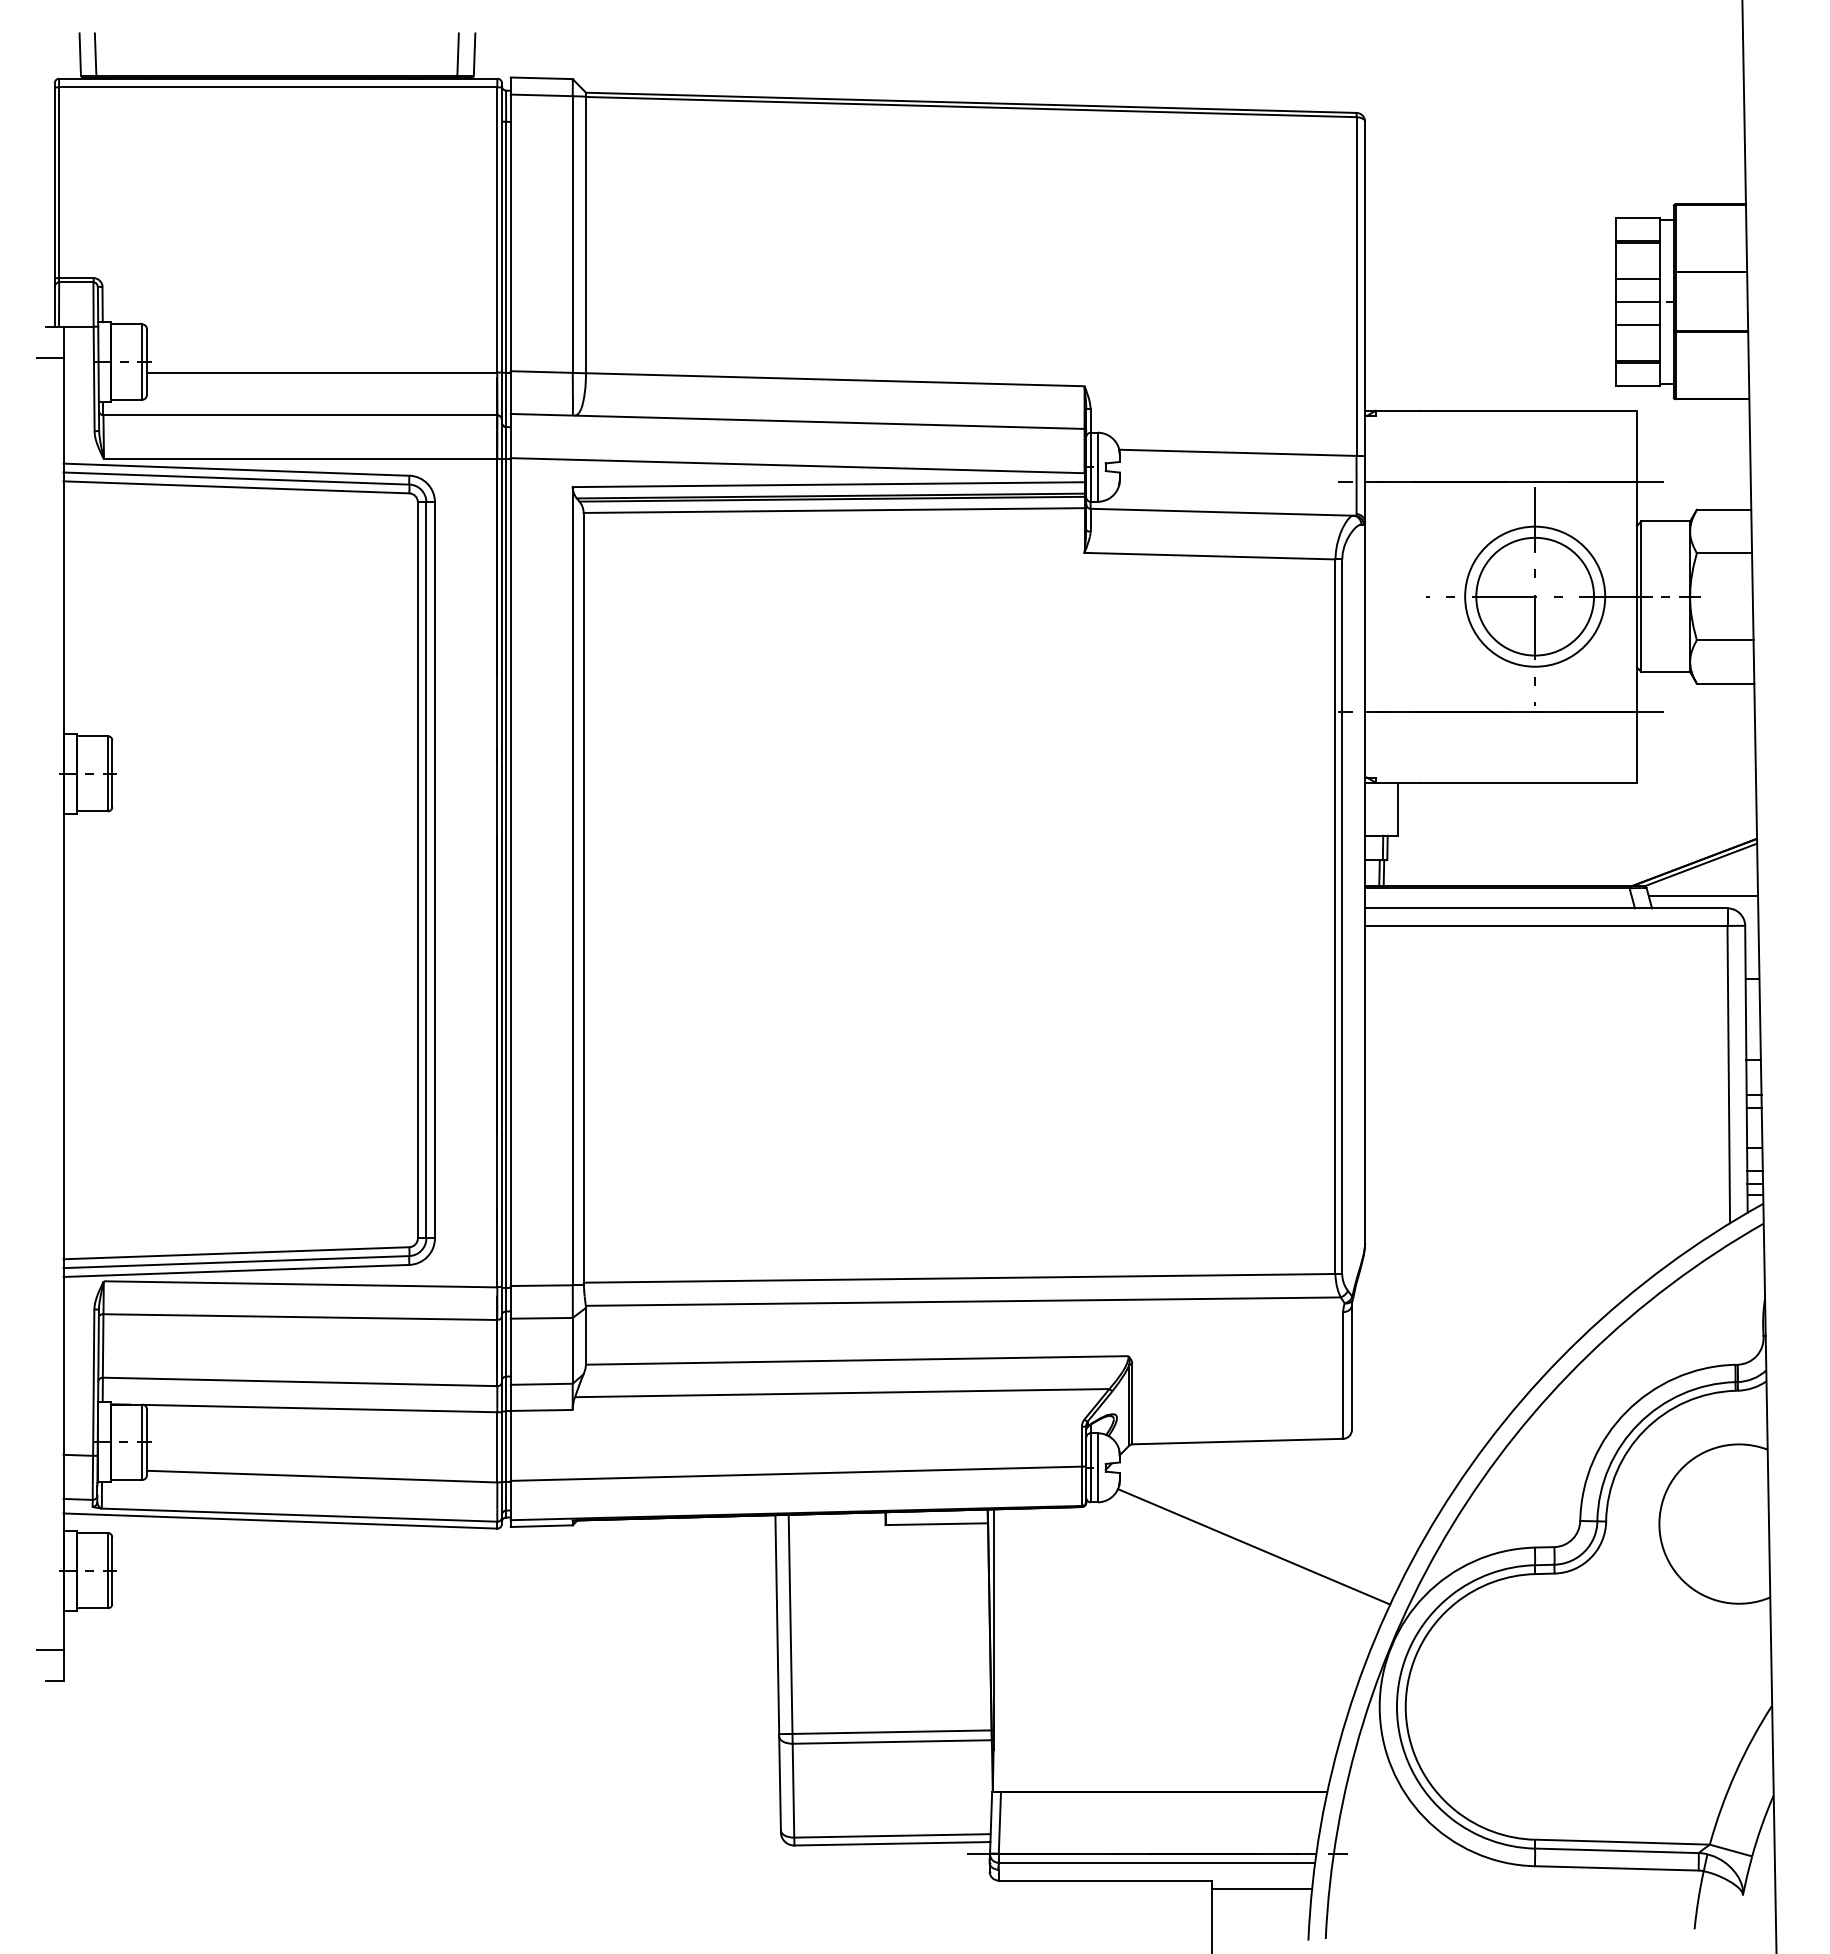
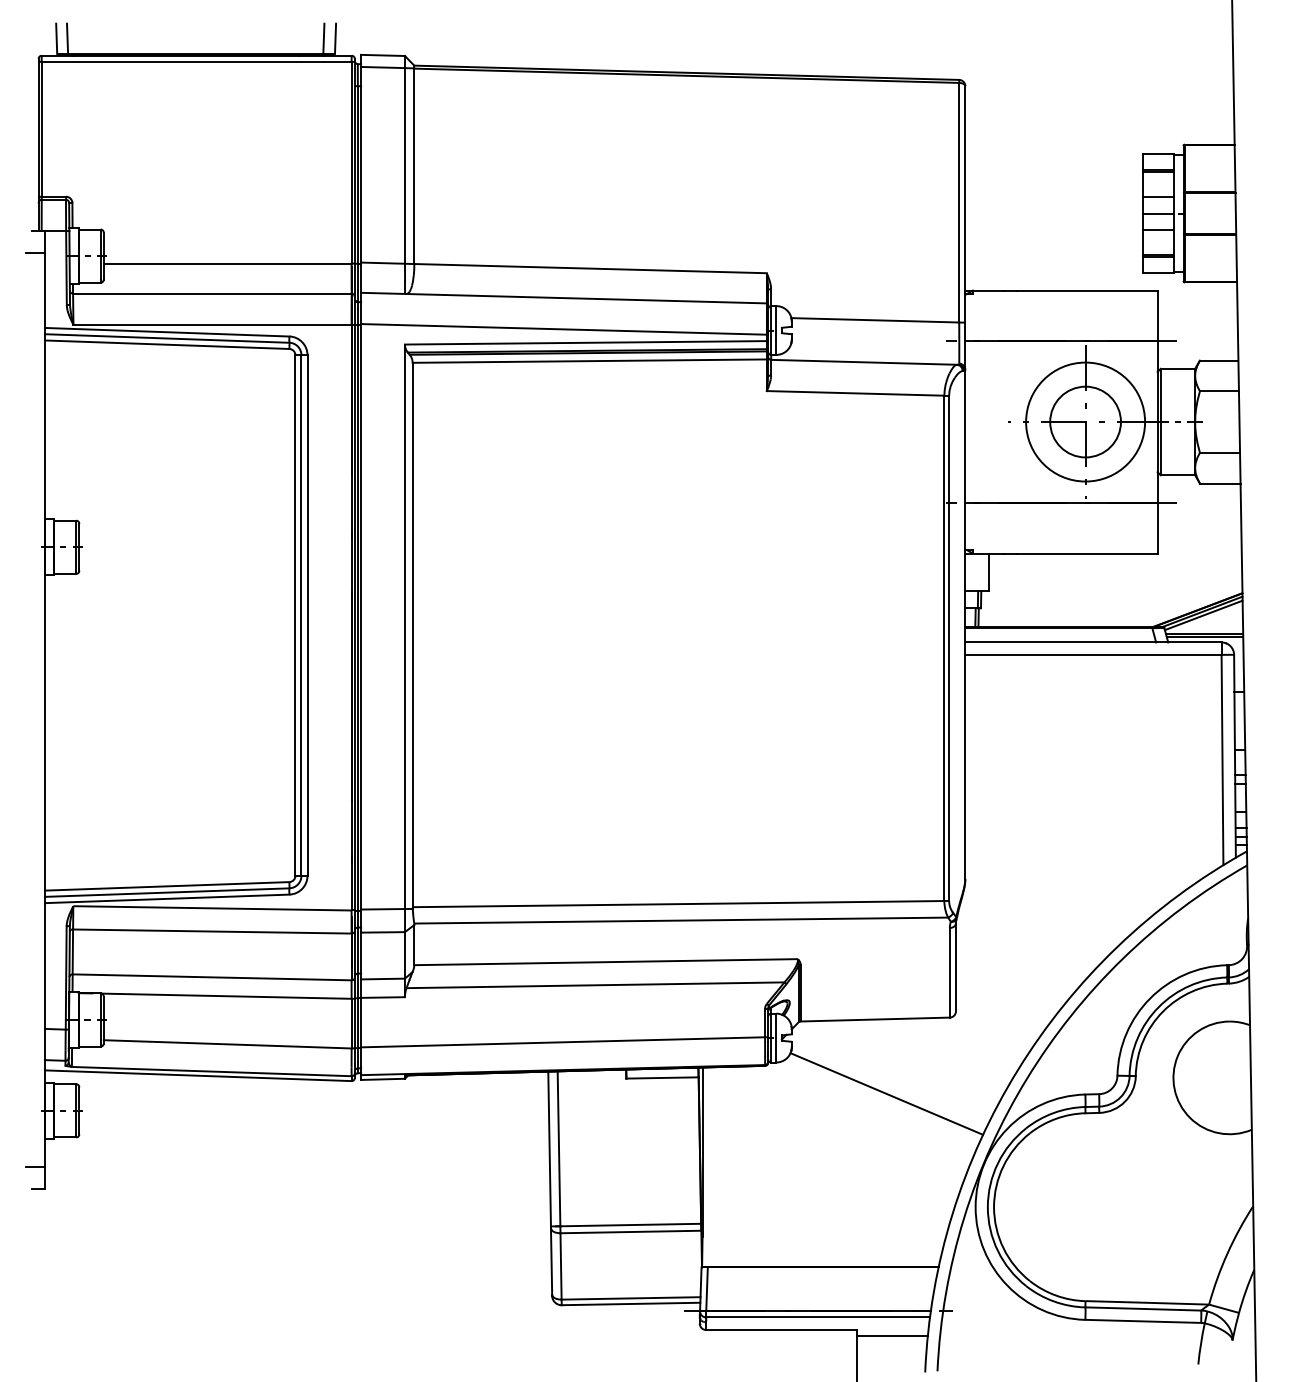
circle: (1535, 596) -> (1085, 421), size x0.71
circle: (1535, 596) -> (1085, 421), size x1.43
line: (1702, 869) -> (1203, 614), added
line: (1703, 900) -> (1204, 636), added

